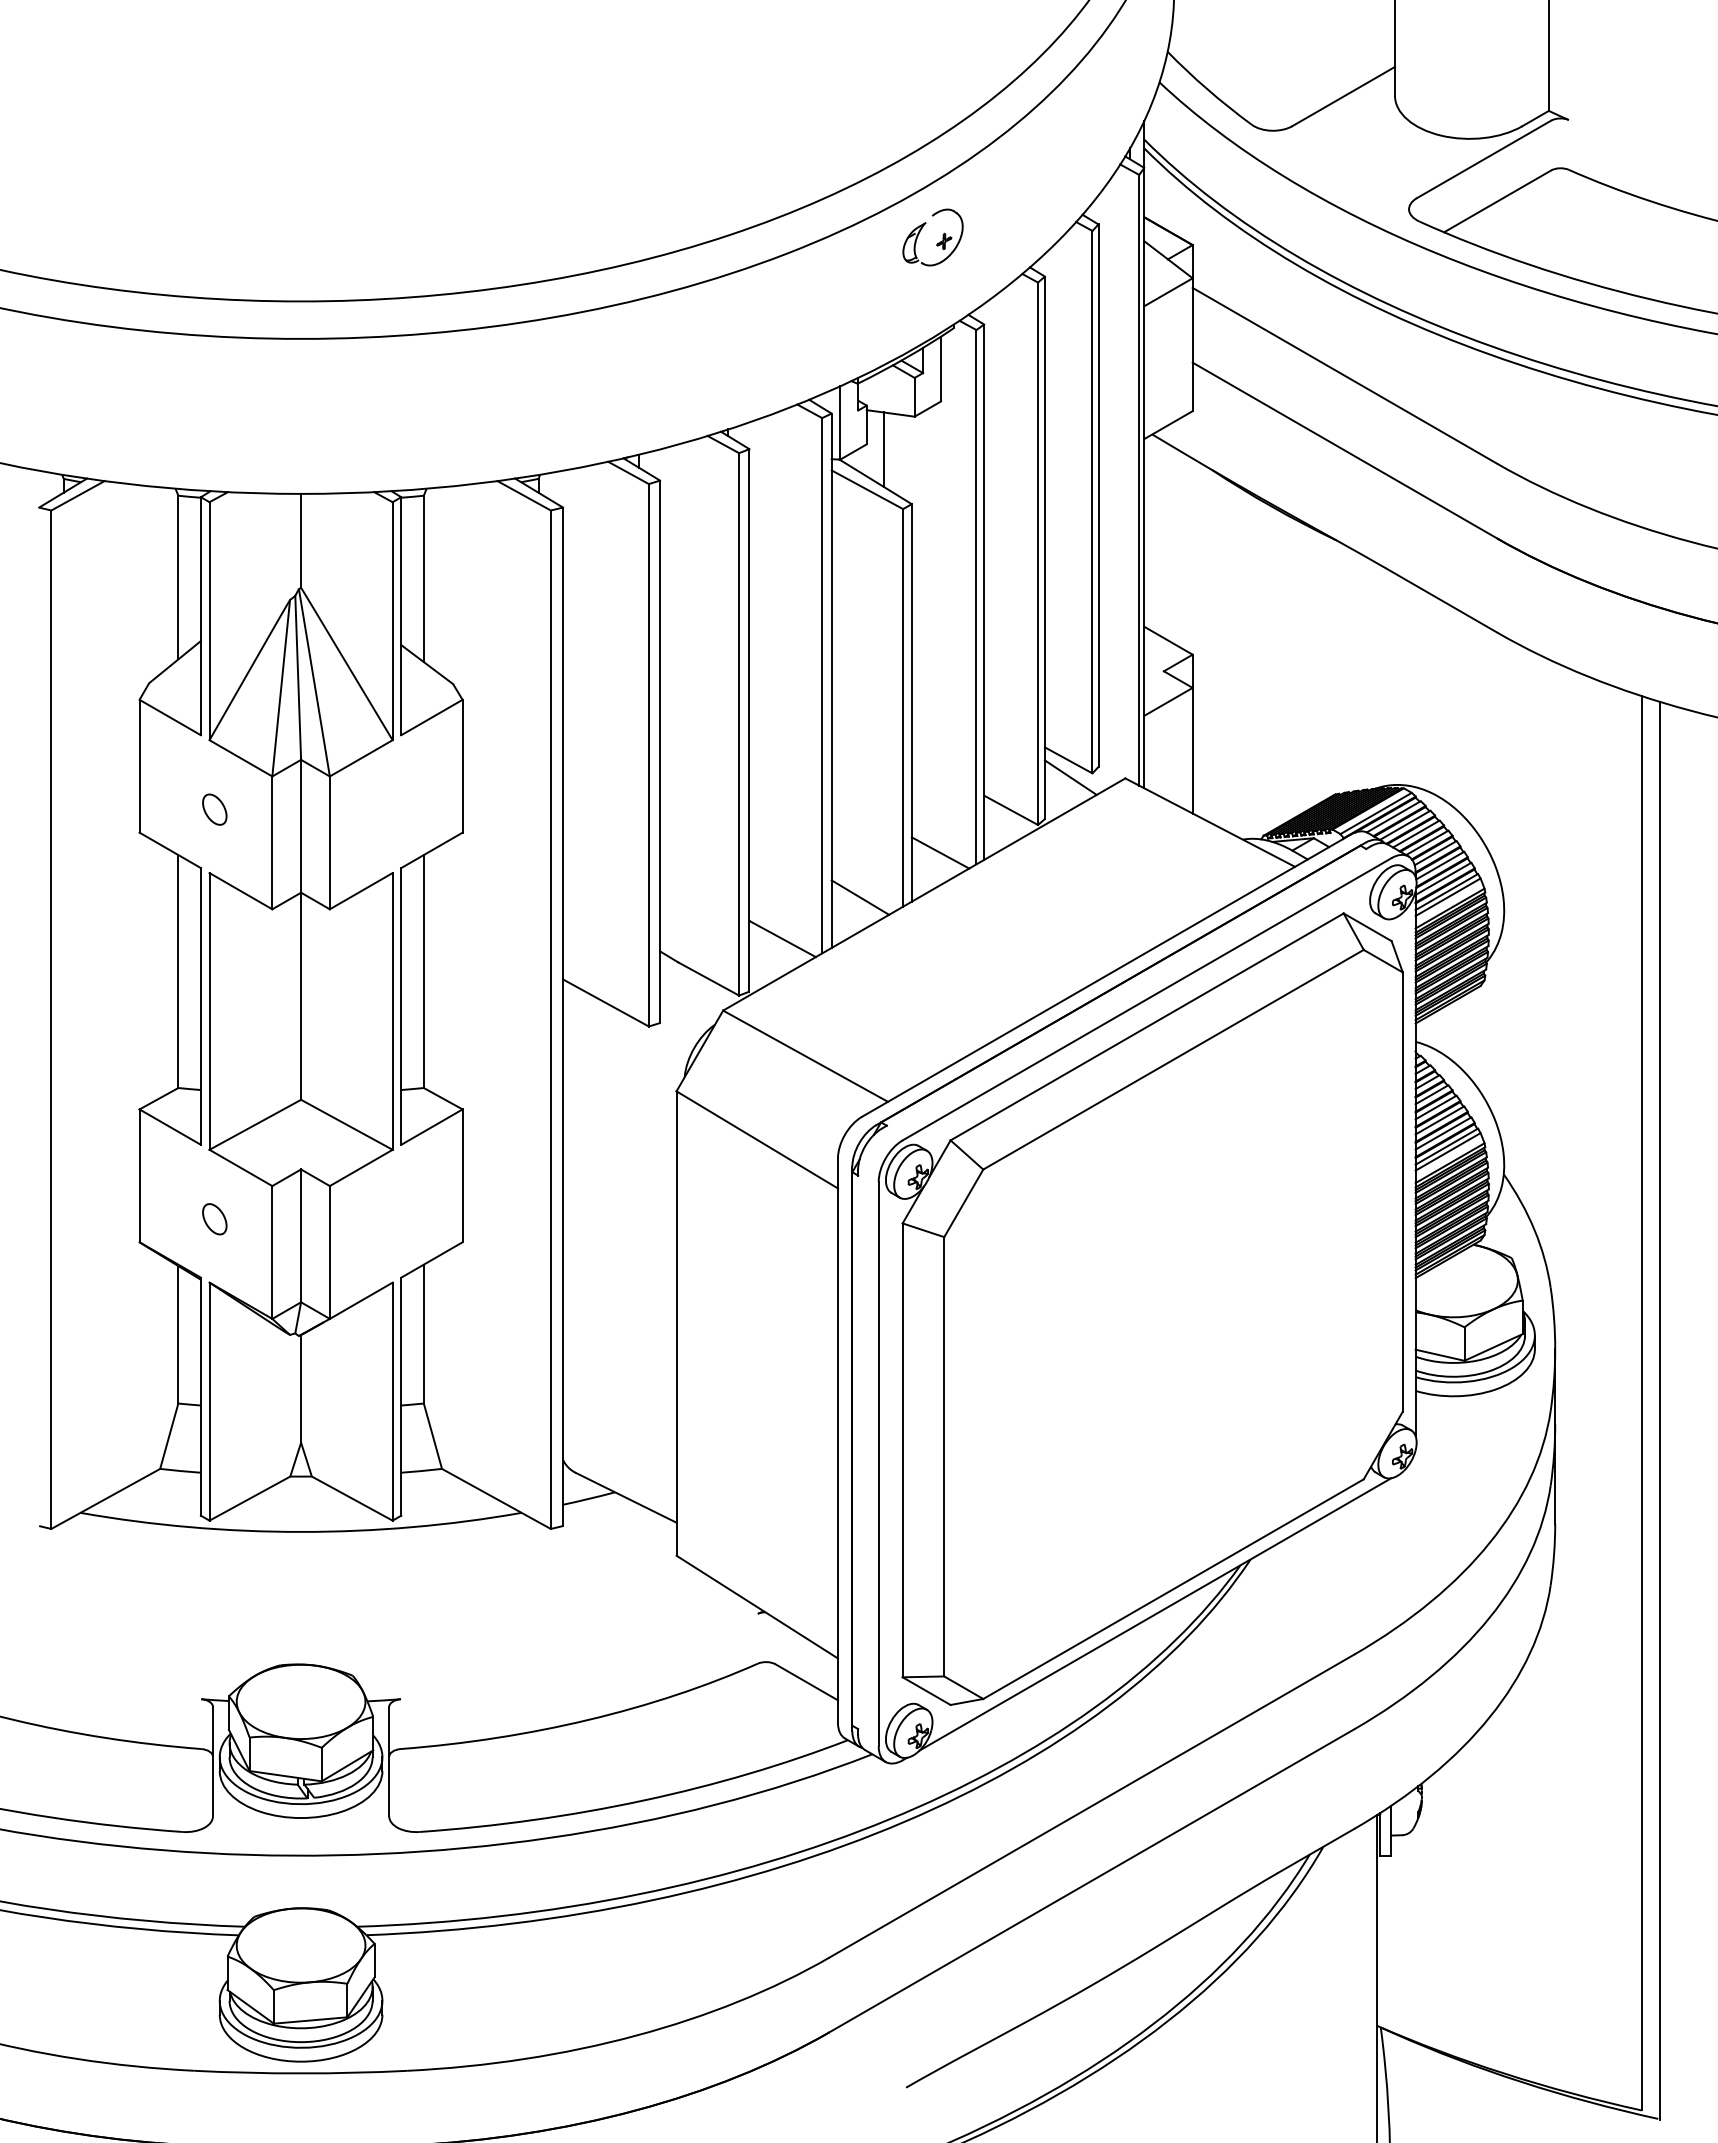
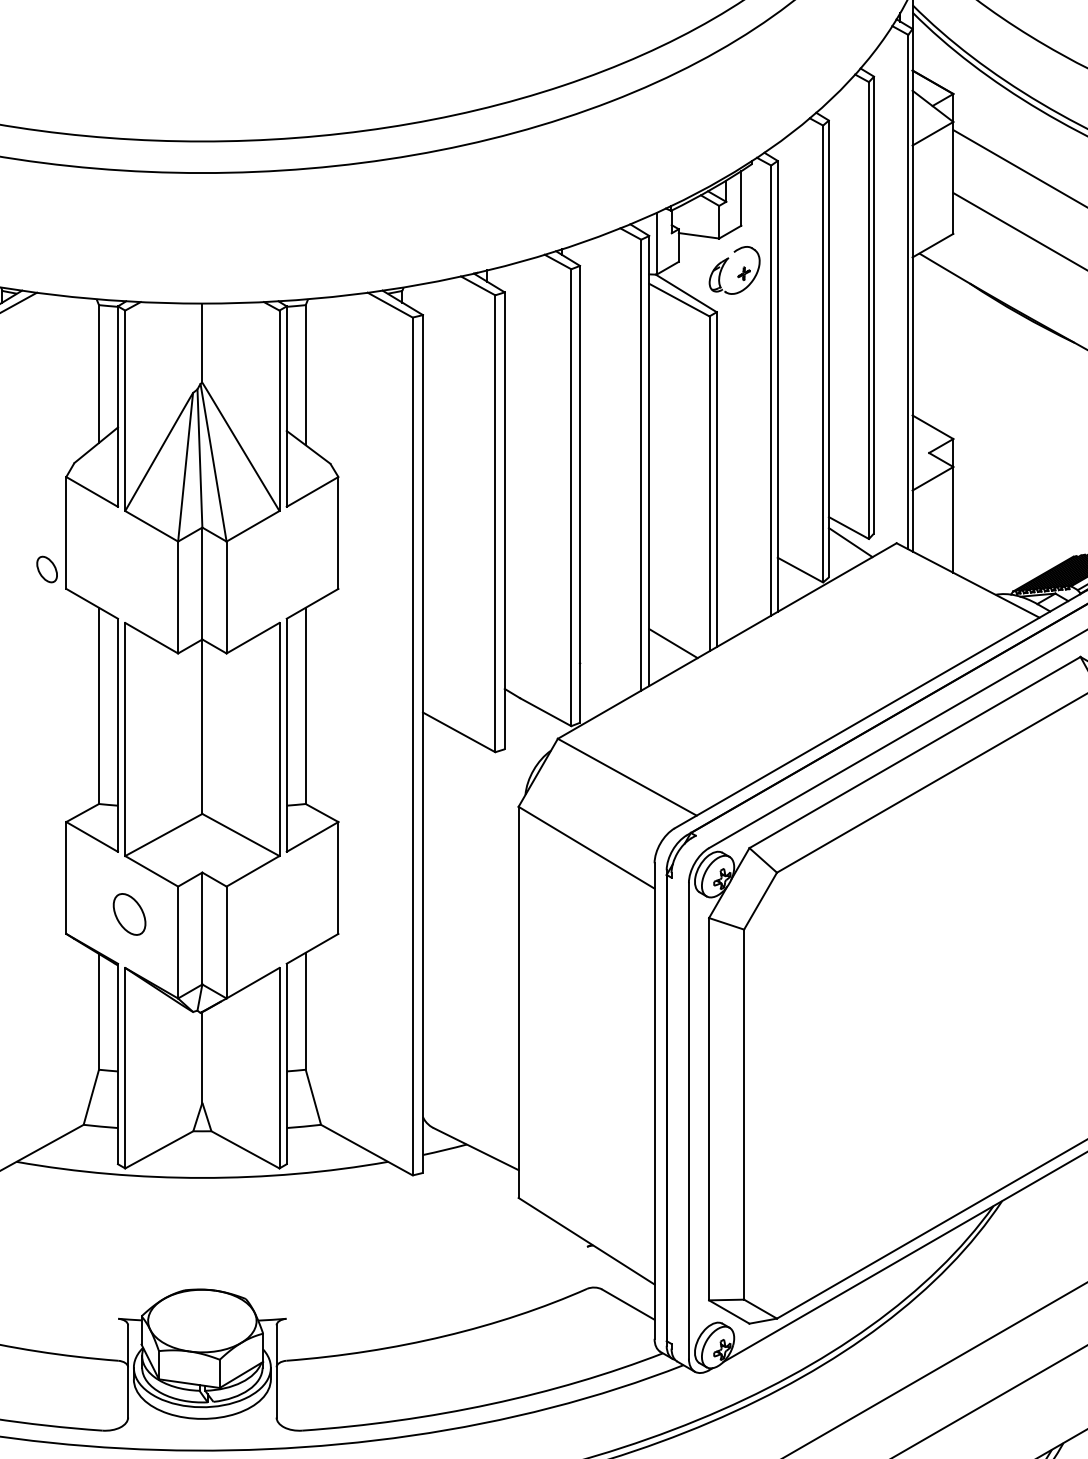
part: (938, 242) -> (739, 274), moved
line: (883, 449) -> (692, 266), removed
part: (214, 809) -> (46, 569), moved
line: (940, 852) -> (740, 605), removed
line: (782, 939) -> (607, 678), removed
part: (214, 1219) -> (129, 914), size x1.6

